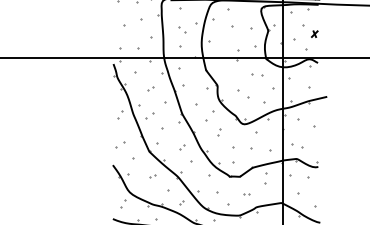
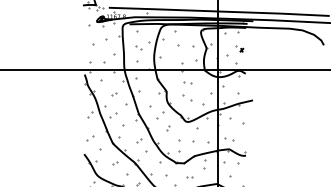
part: (310, 30) -> (239, 48), size x0.6
part: (256, 74) -> (187, 82), moved

